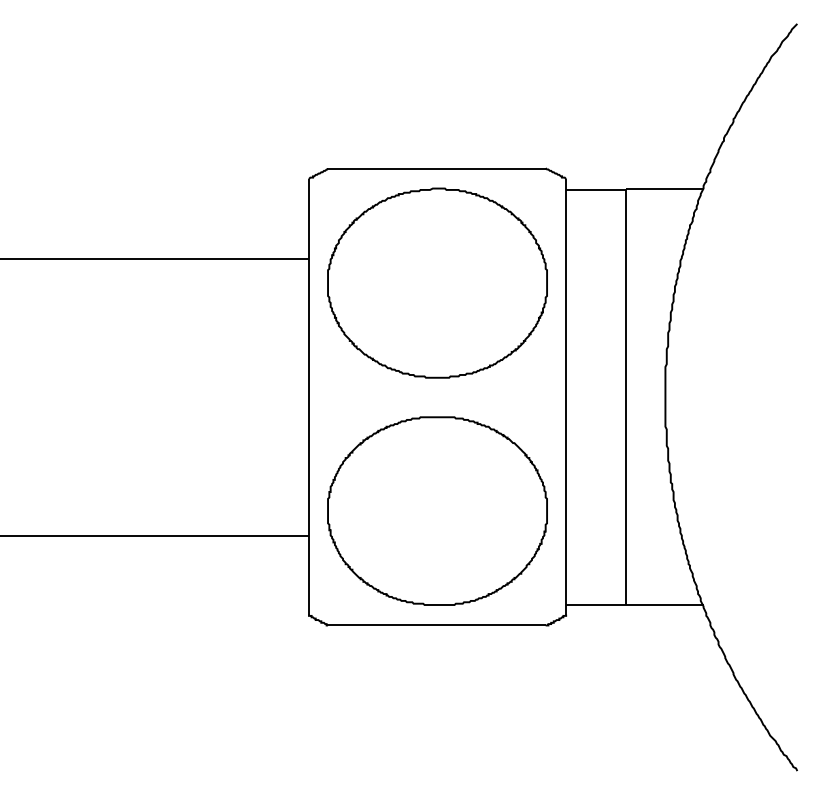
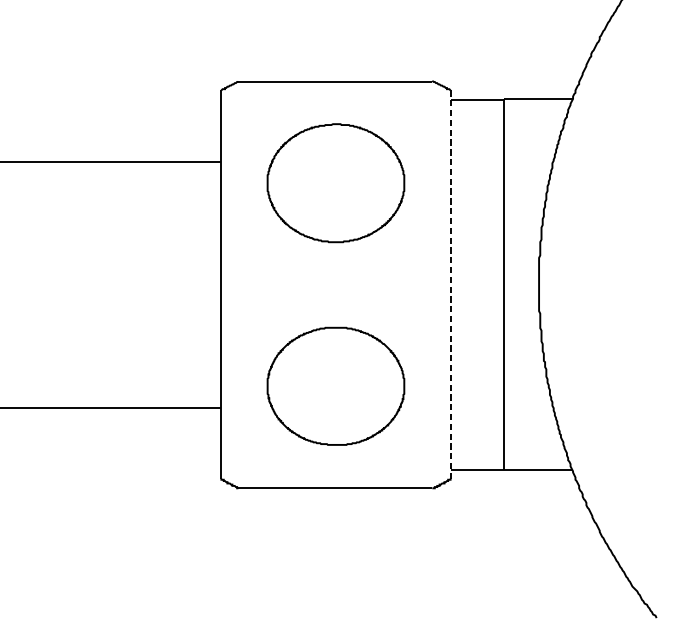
part: (437, 282) -> (335, 182), size x0.7
line: (566, 396) -> (450, 284), solid -> dashed
part: (437, 510) -> (335, 385), size x0.7

